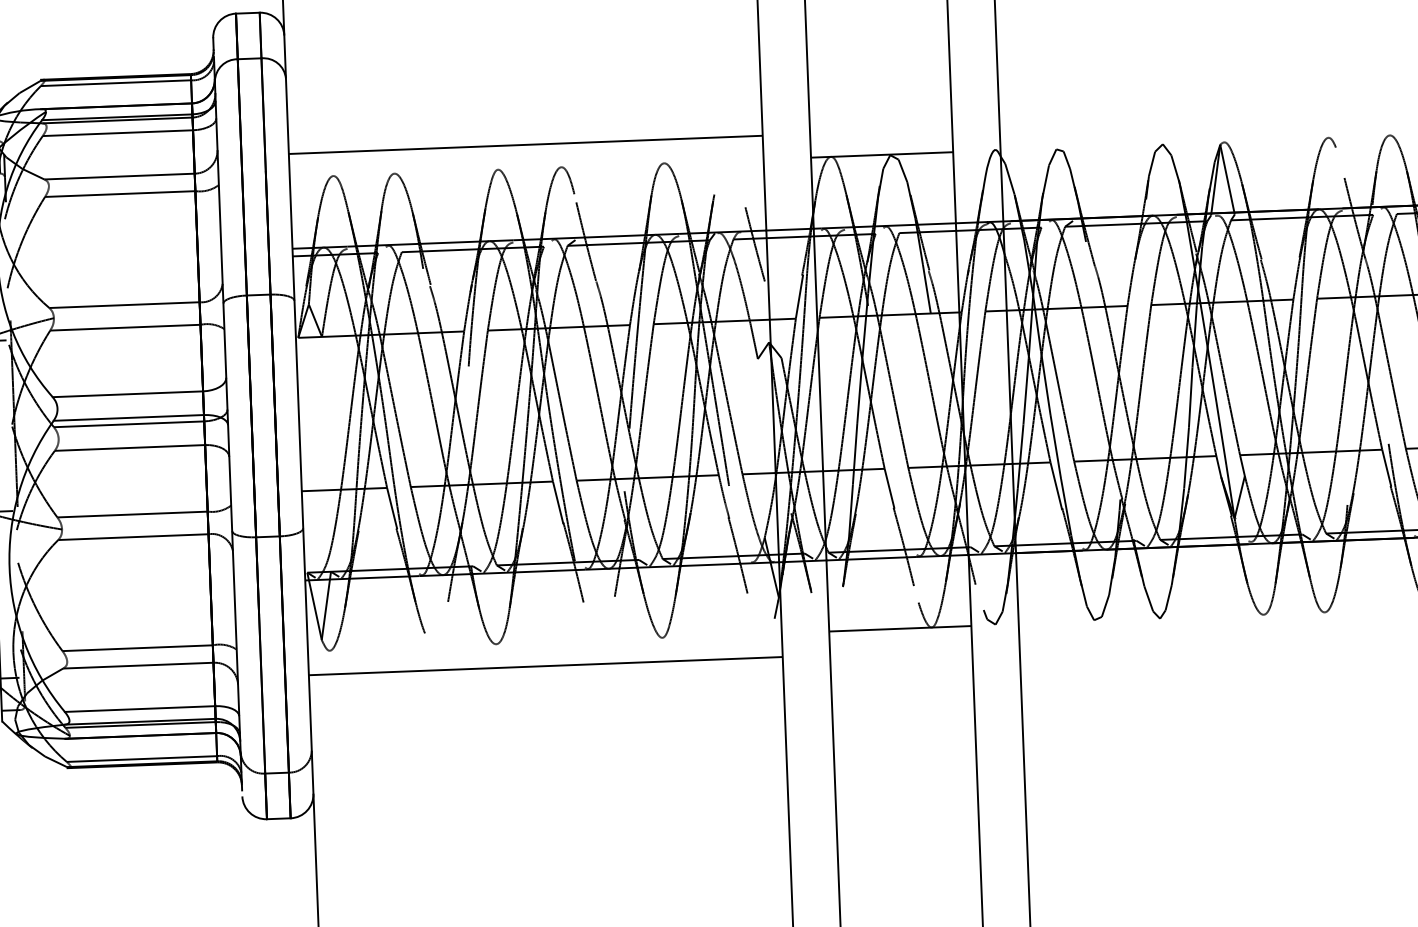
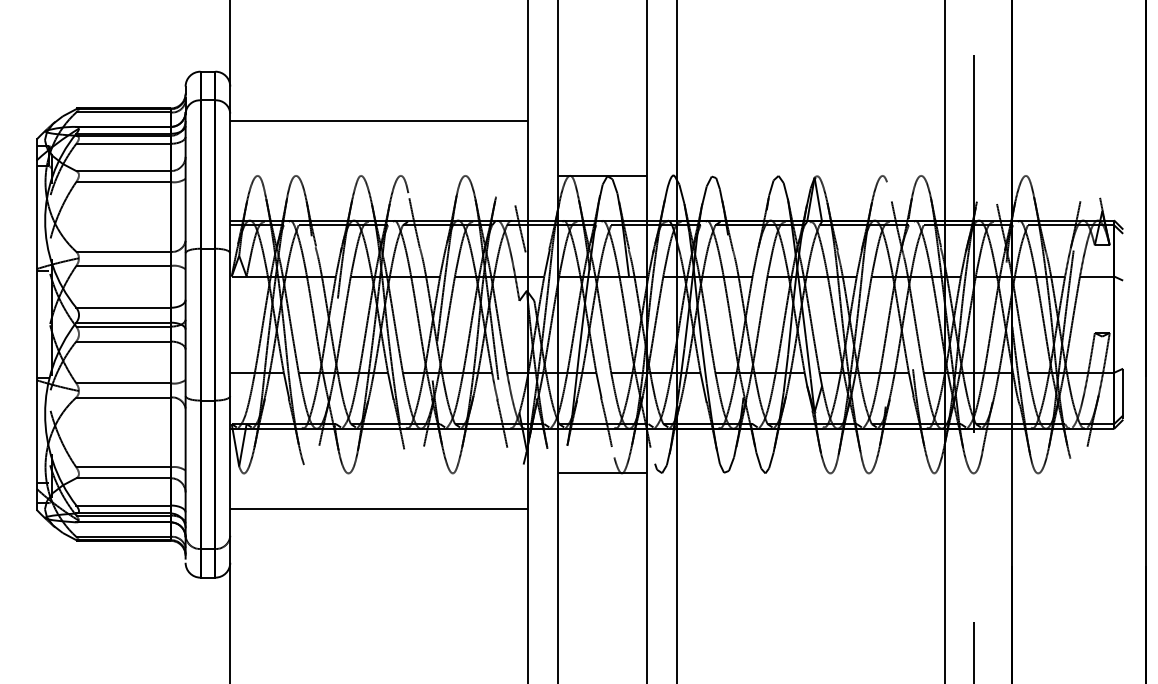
line: (524, 144) -> (378, 120), moved
line: (544, 666) -> (378, 509), moved

